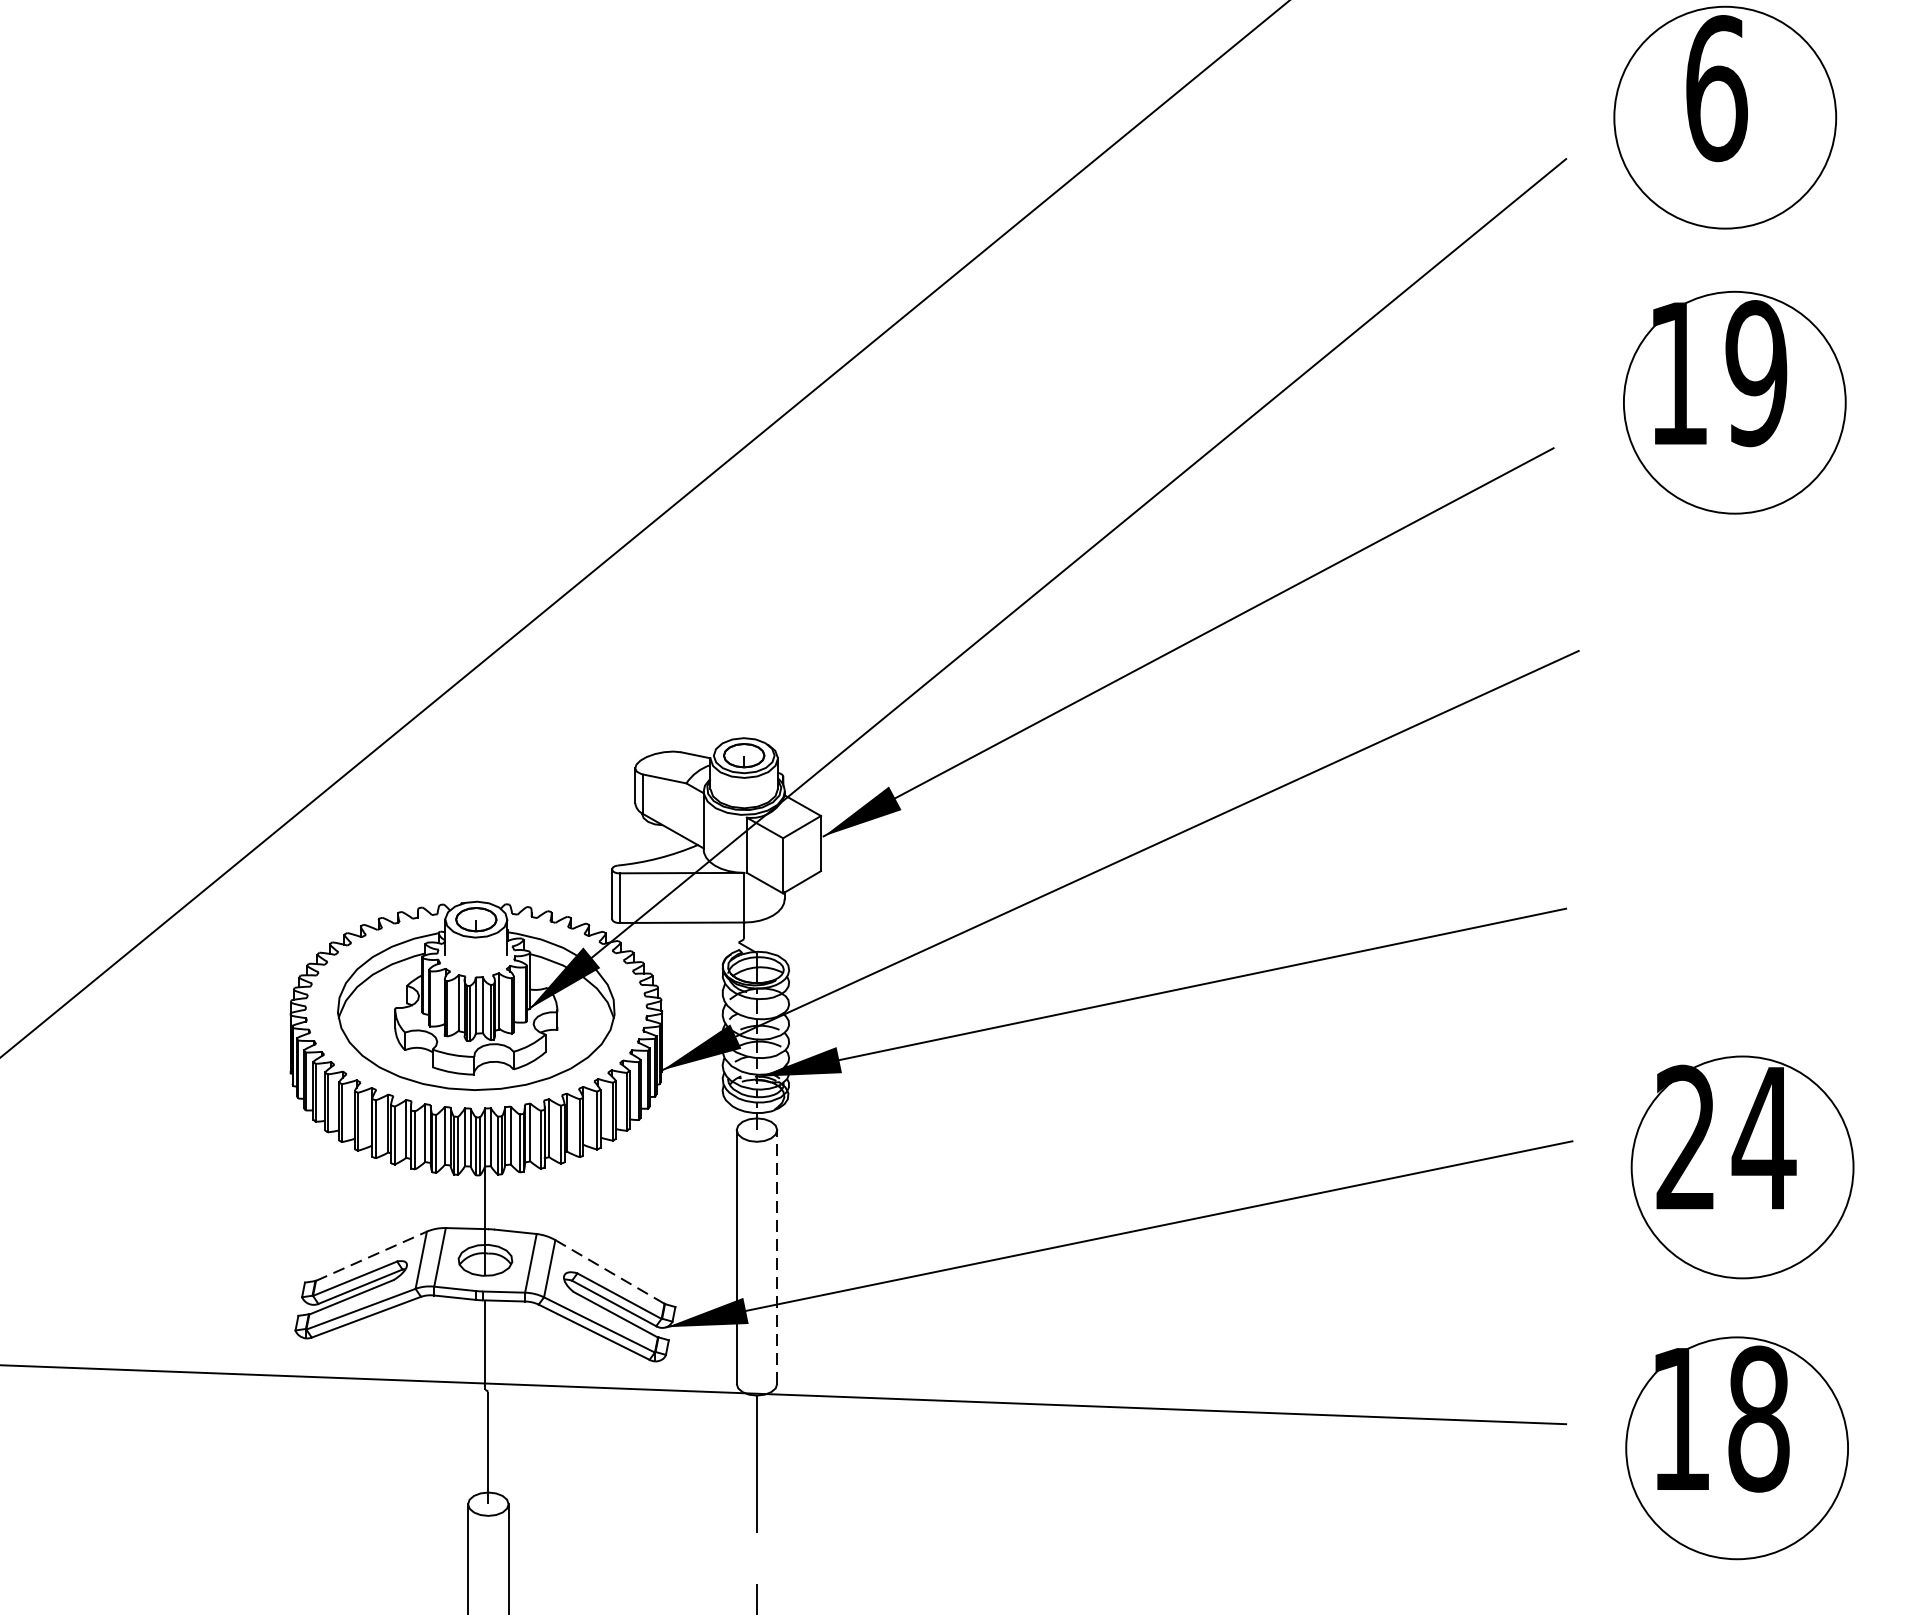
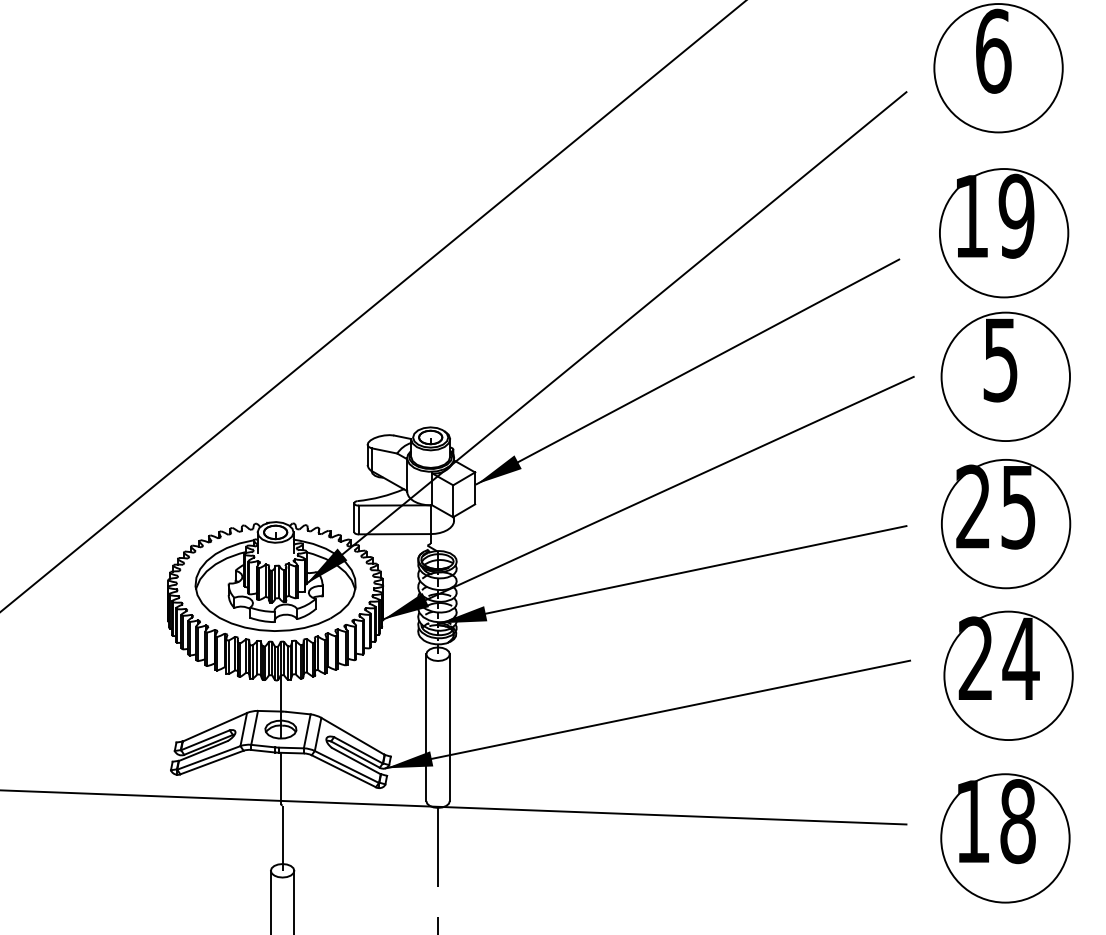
part: (1737, 650) -> (1005, 376), added
part: (1738, 905) -> (1006, 524), added
line: (372, 1256) -> (215, 727), dashed -> solid
line: (776, 1256) -> (449, 727), dashed -> solid
line: (610, 1272) -> (353, 736), dashed -> solid

